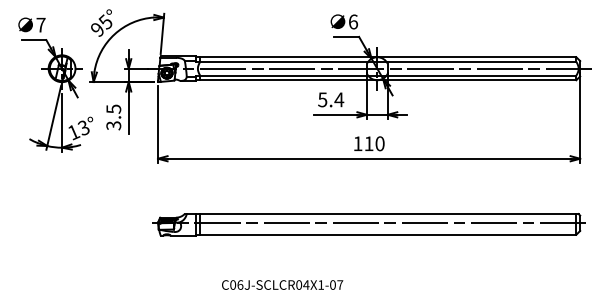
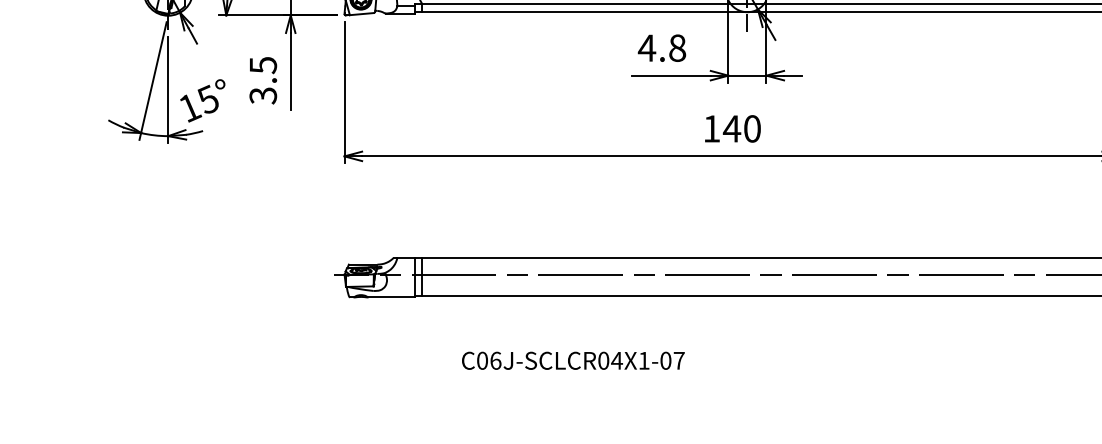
text: (330, 99) -> (661, 47), 5.4 -> 4.8
text: (83, 126) -> (207, 97), 13° -> 15°
text: (368, 143) -> (731, 128), 110 -> 140
text: (282, 284) -> (573, 359), moved

